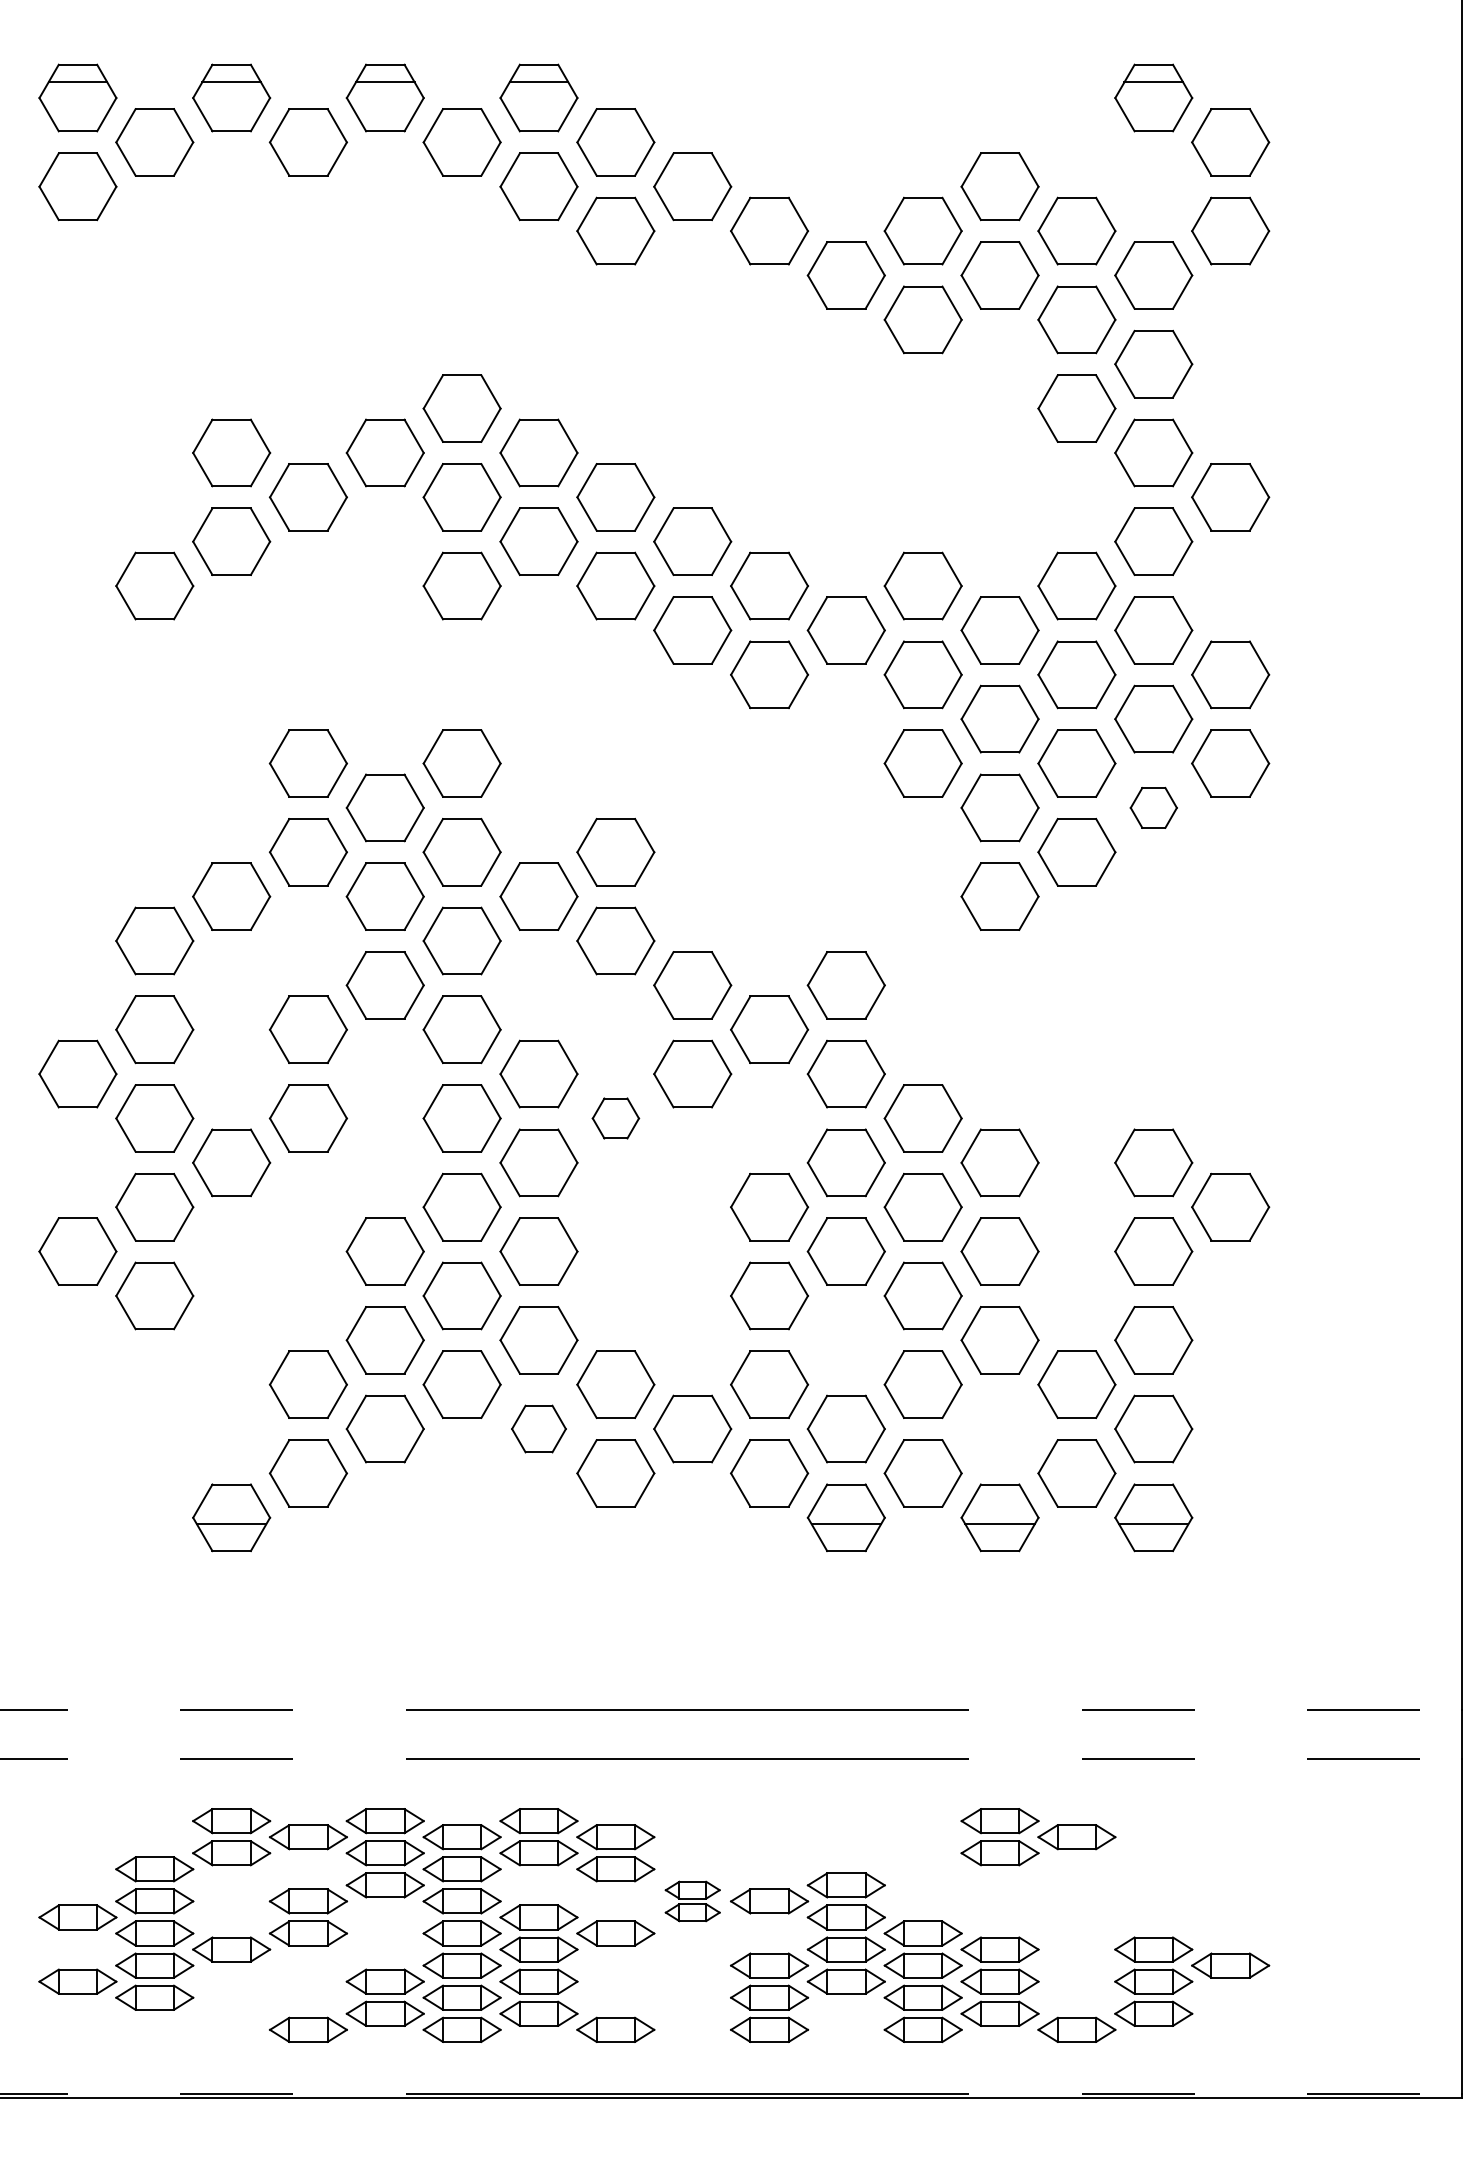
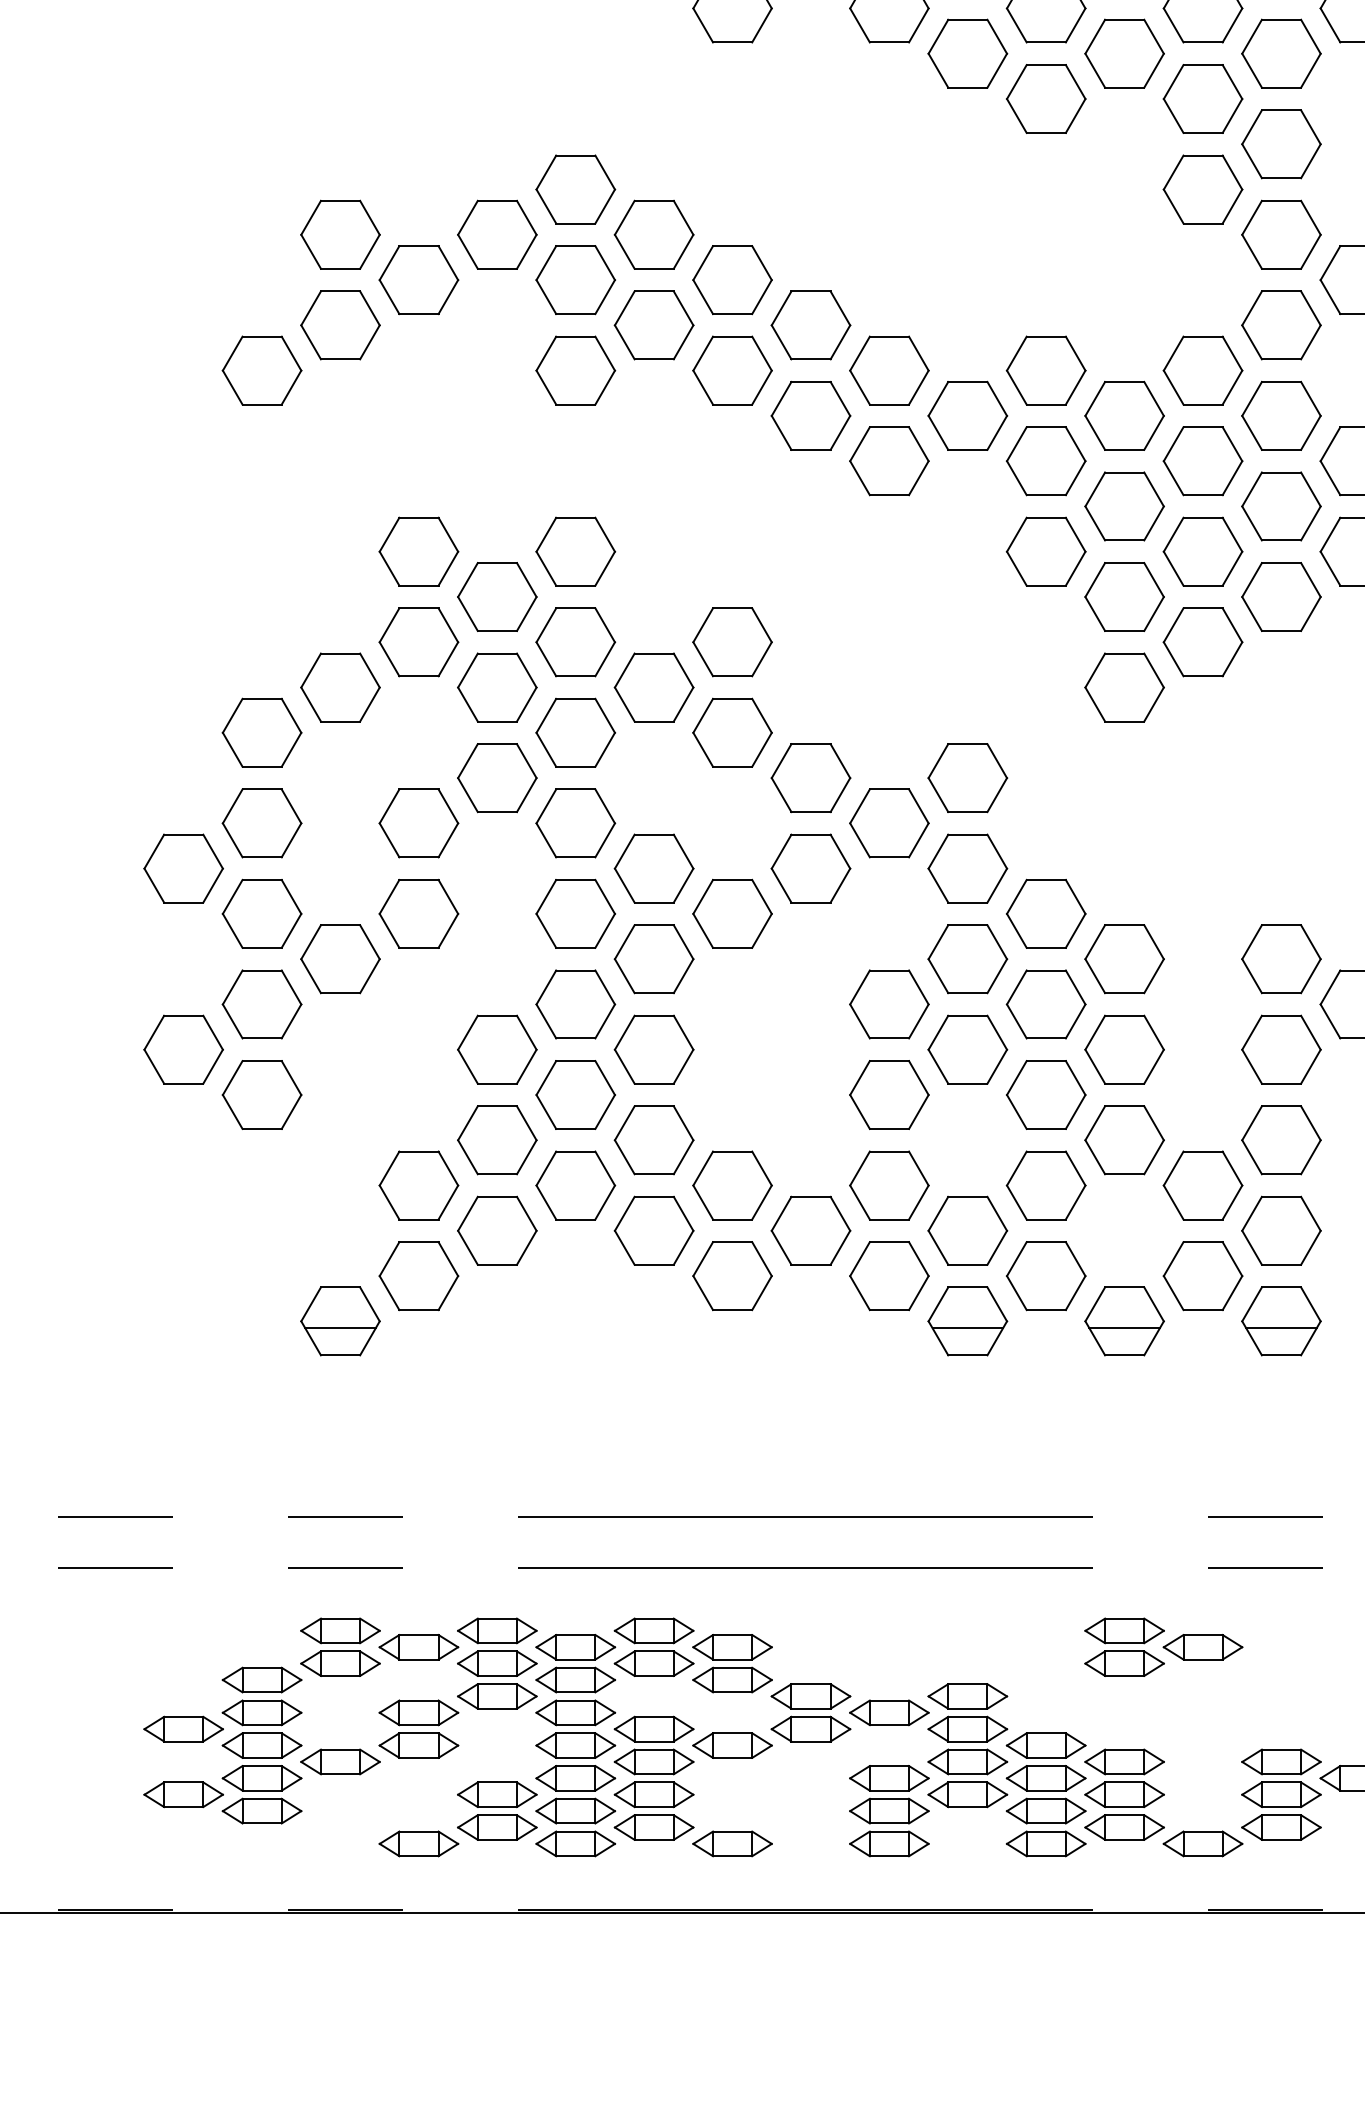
part: (1153, 807) -> (1281, 596), size x1.67
part: (615, 1118) -> (732, 913), size x1.67
part: (538, 1428) -> (653, 1230), size x1.43
part: (692, 1901) -> (810, 1712), size x1.43

